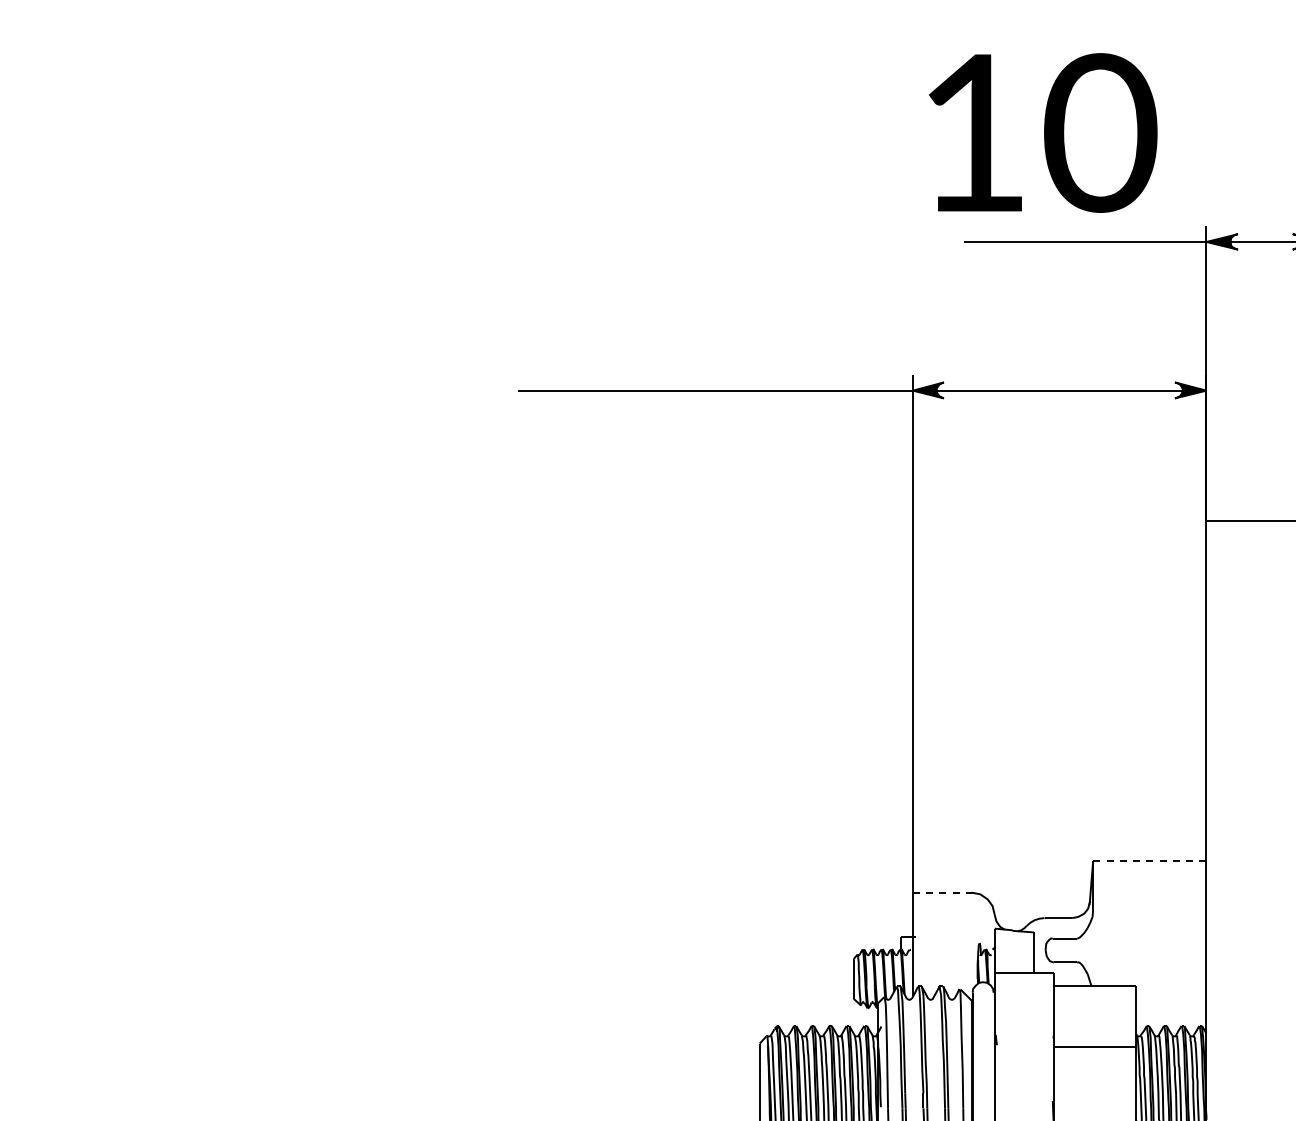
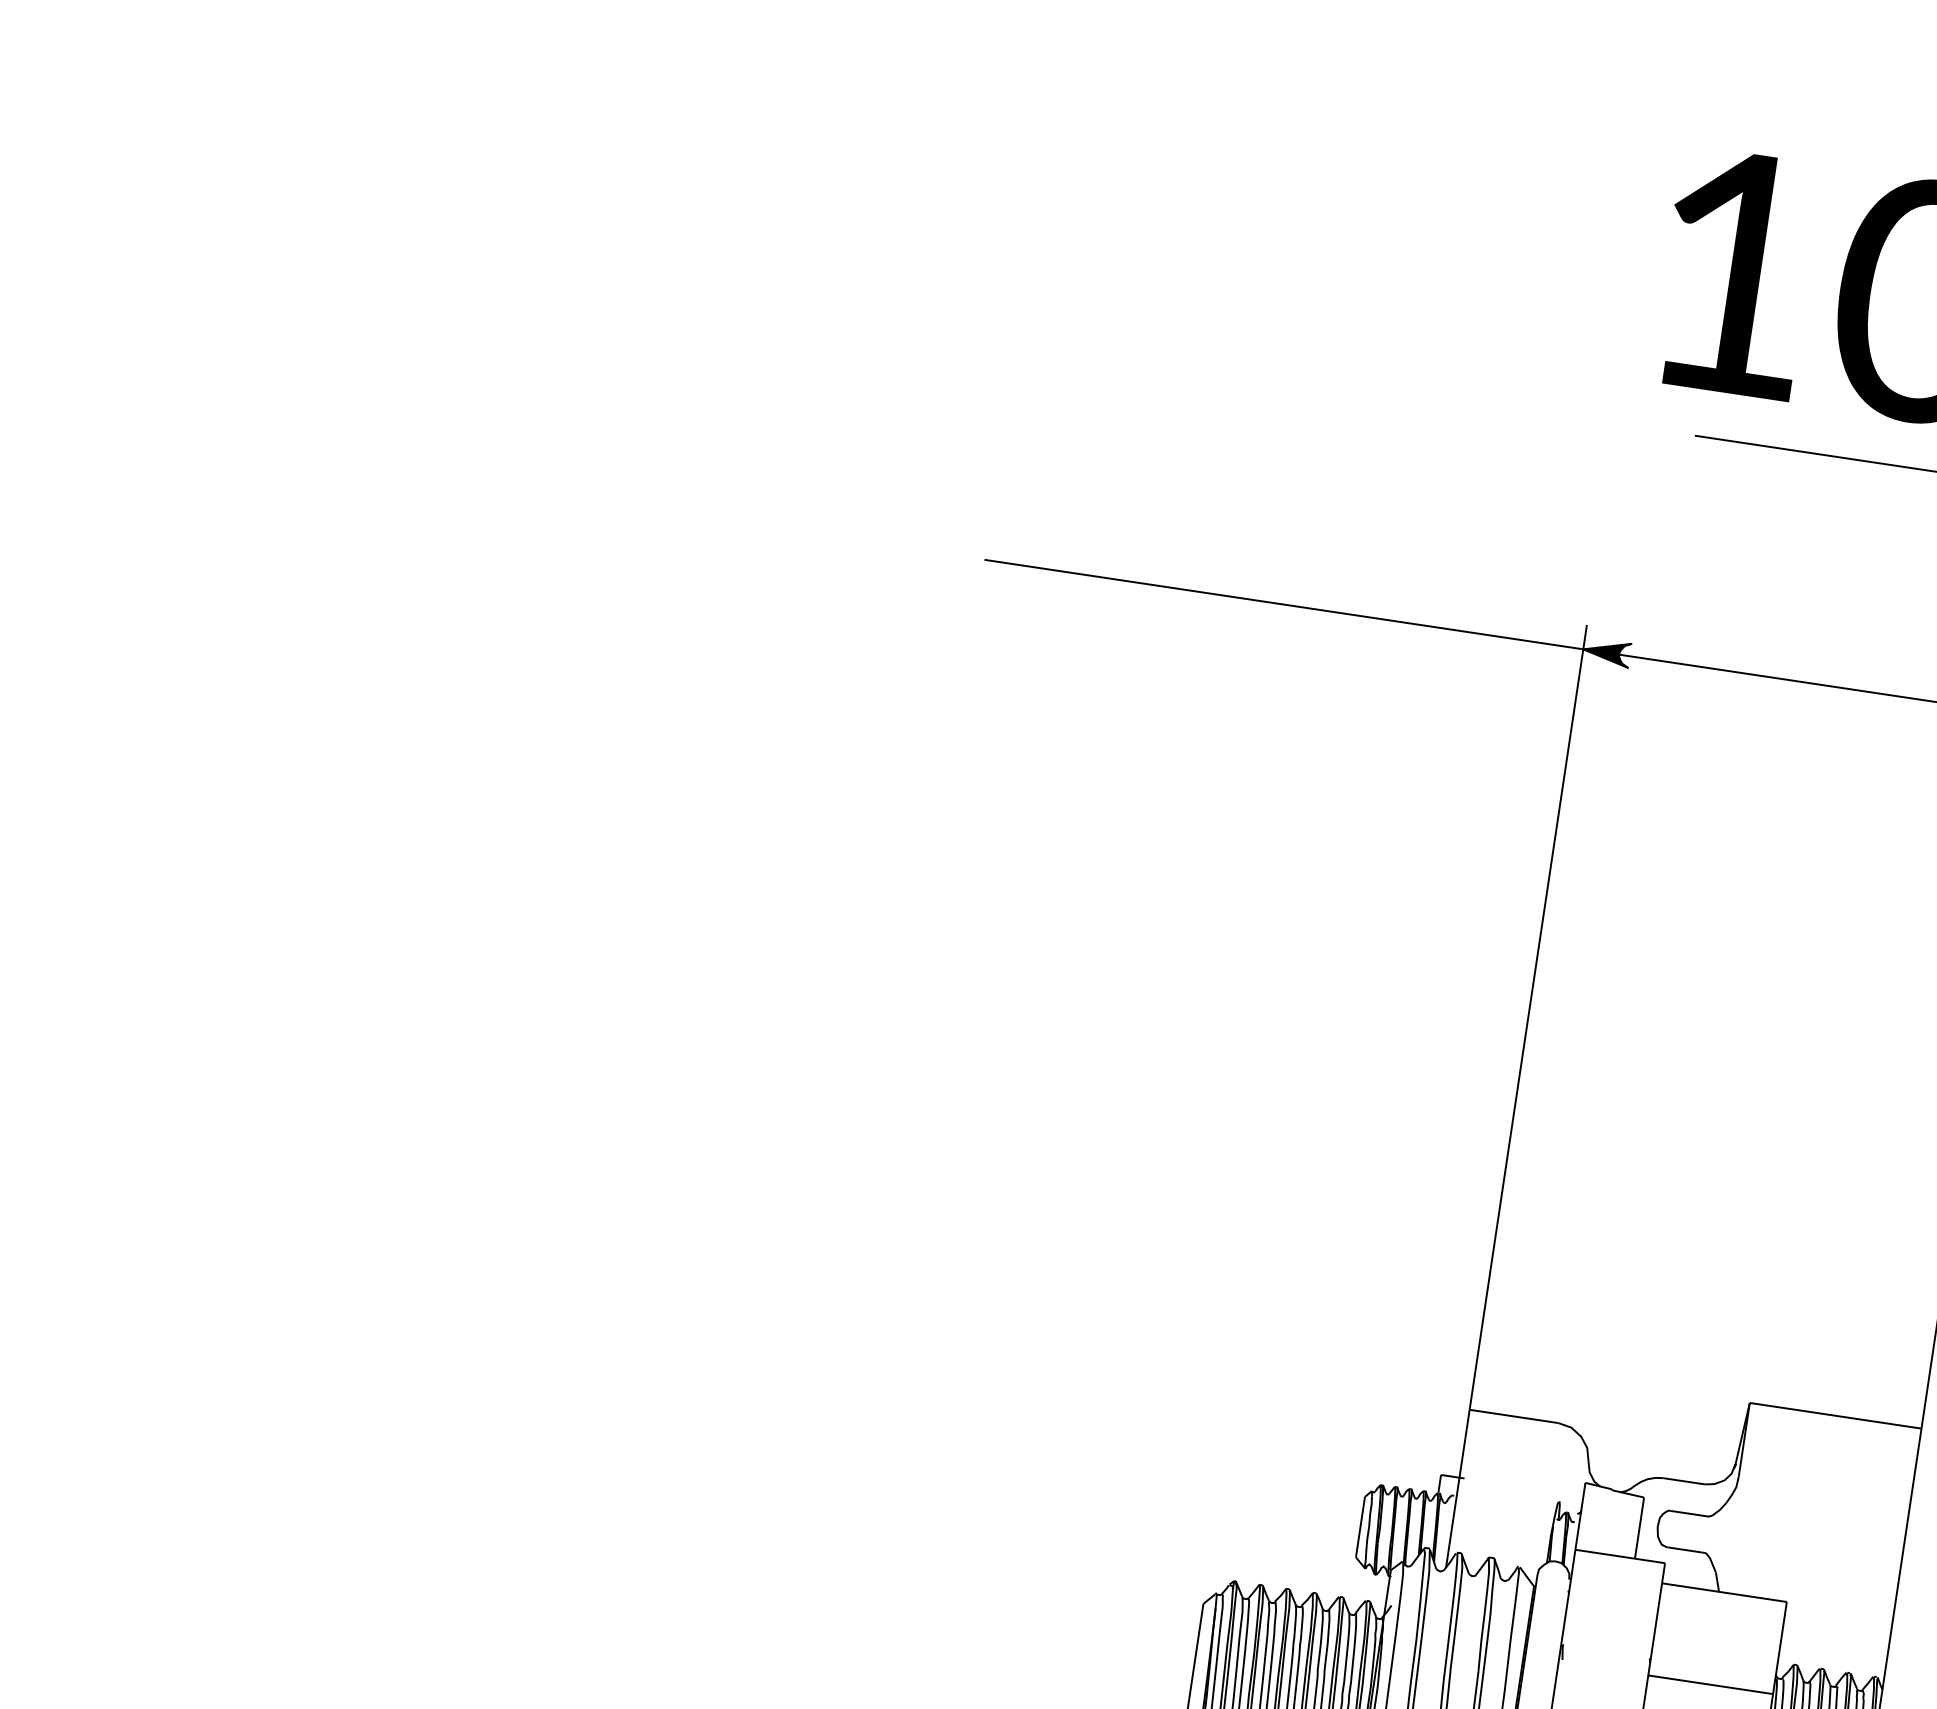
line: (1149, 861) -> (1835, 1416), dashed -> solid
line: (942, 892) -> (1514, 1416), dashed -> solid

